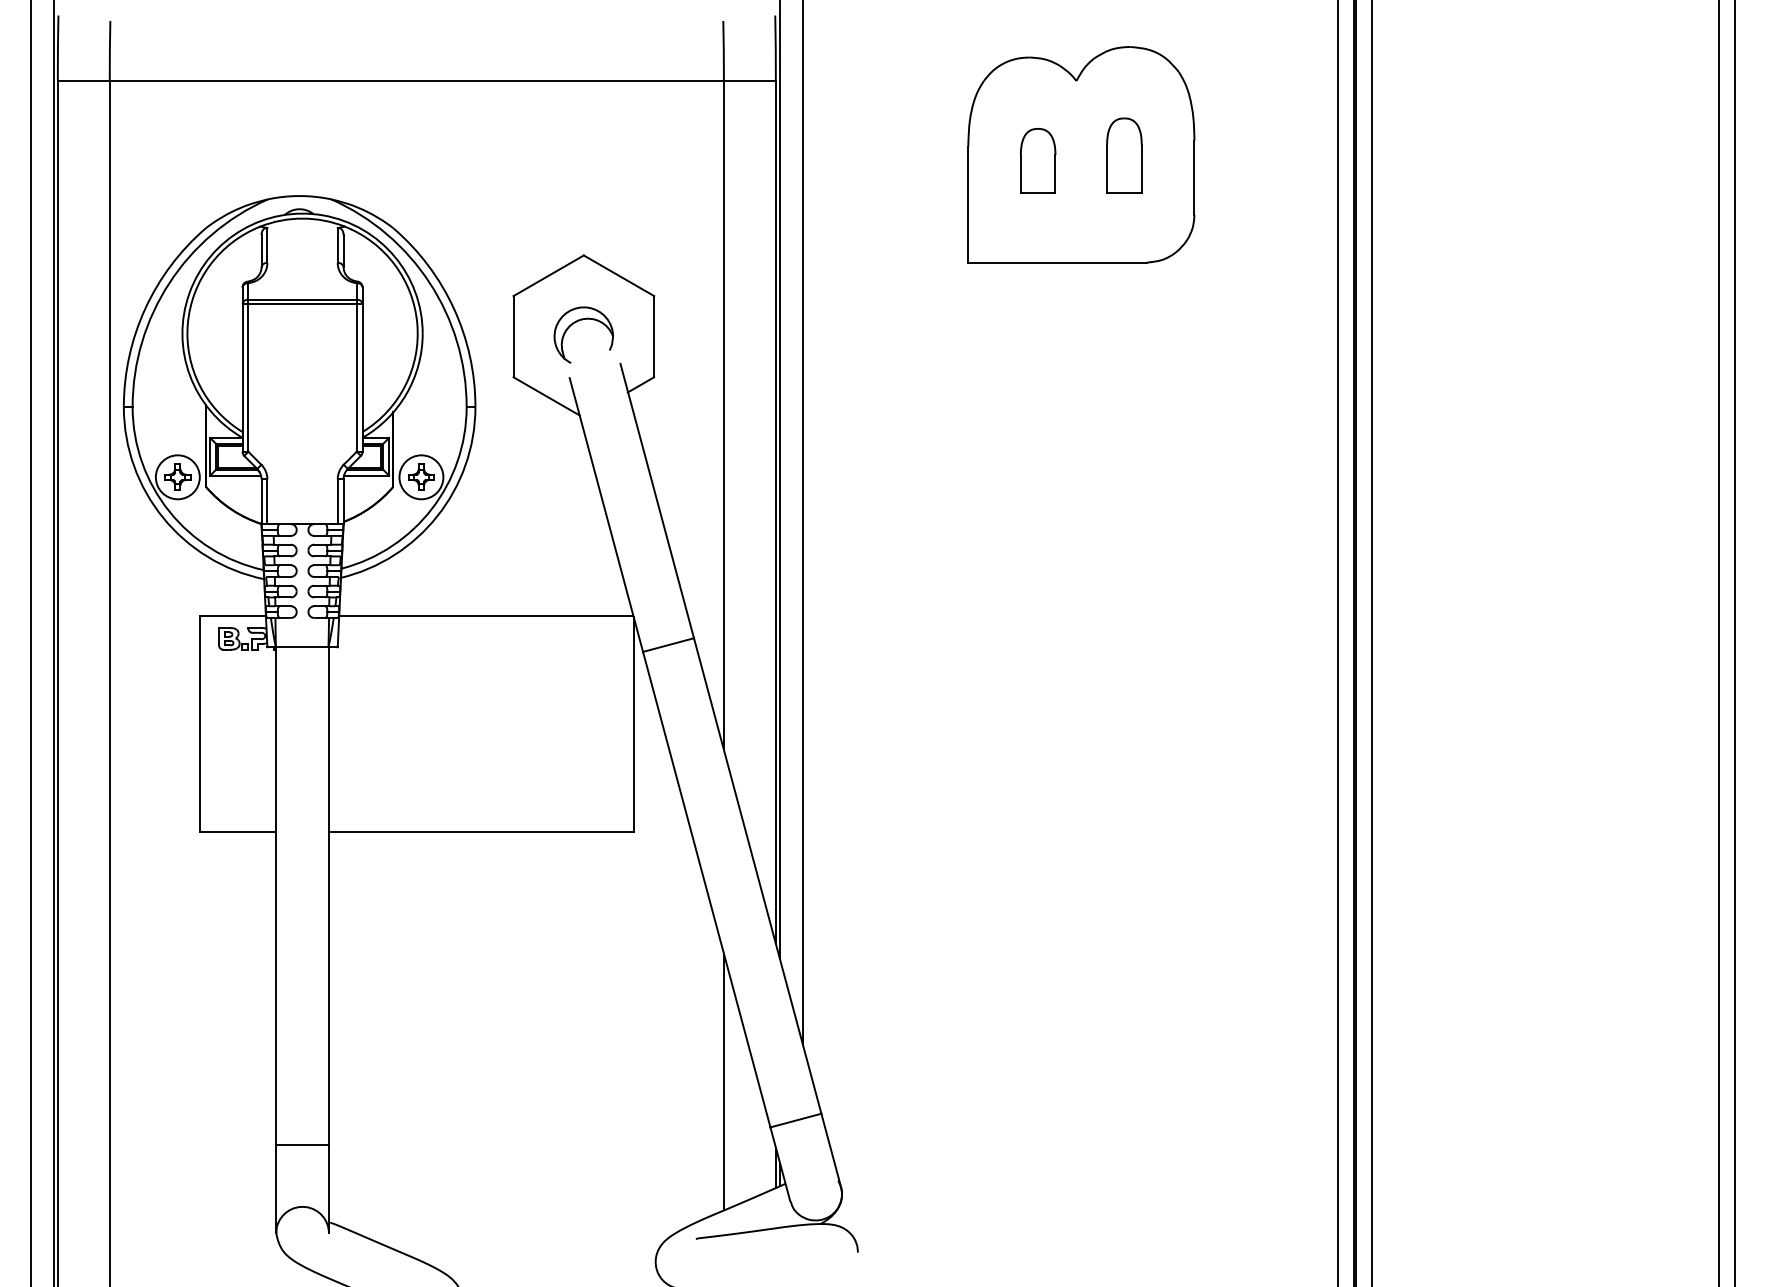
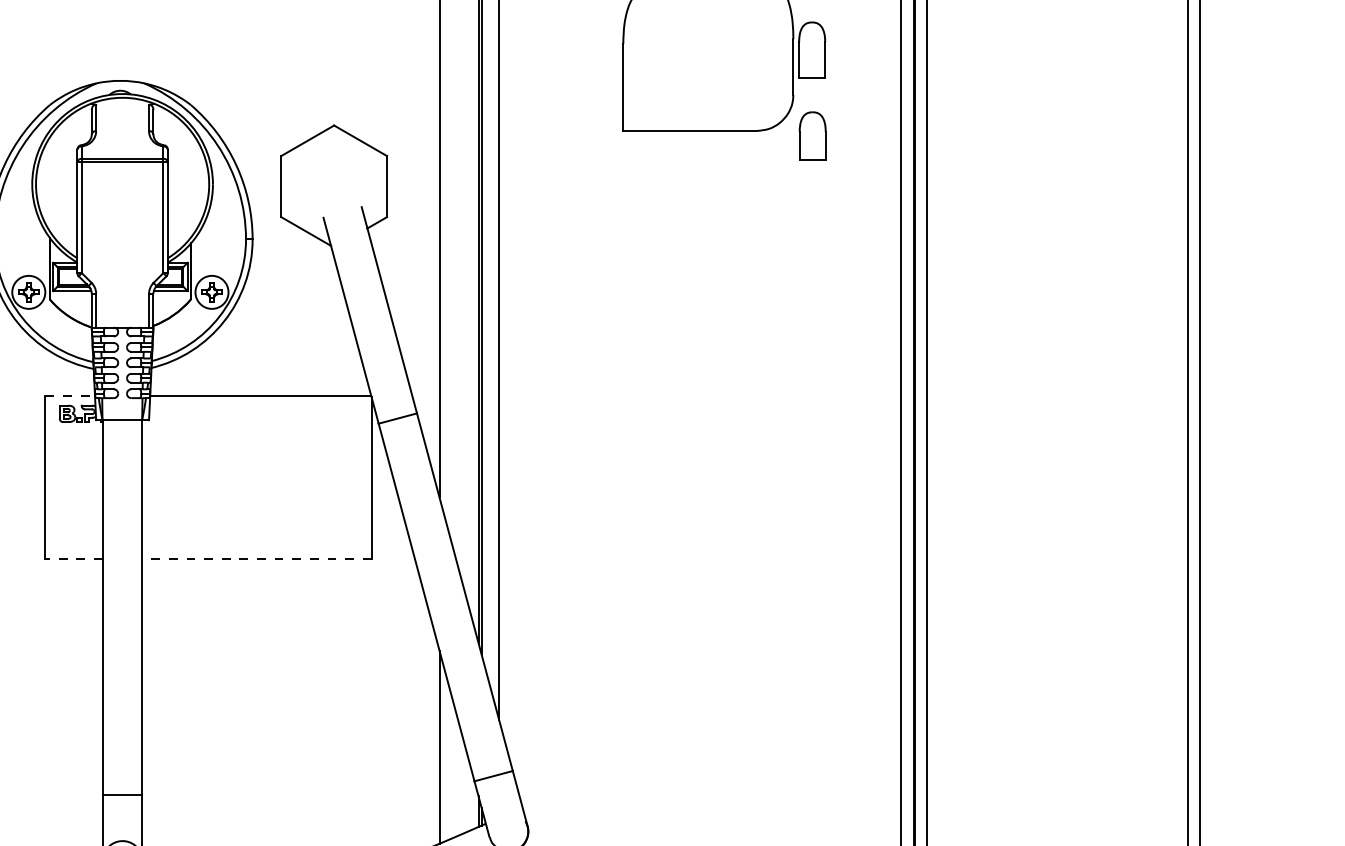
part: (1124, 155) -> (812, 50), moved
part: (1038, 160) -> (812, 136), moved
part: (579, 321) -> (330, 175), removed
line: (232, 615) -> (69, 396), solid -> dashed
line: (237, 832) -> (73, 559), solid -> dashed
line: (480, 832) -> (256, 559), solid -> dashed

